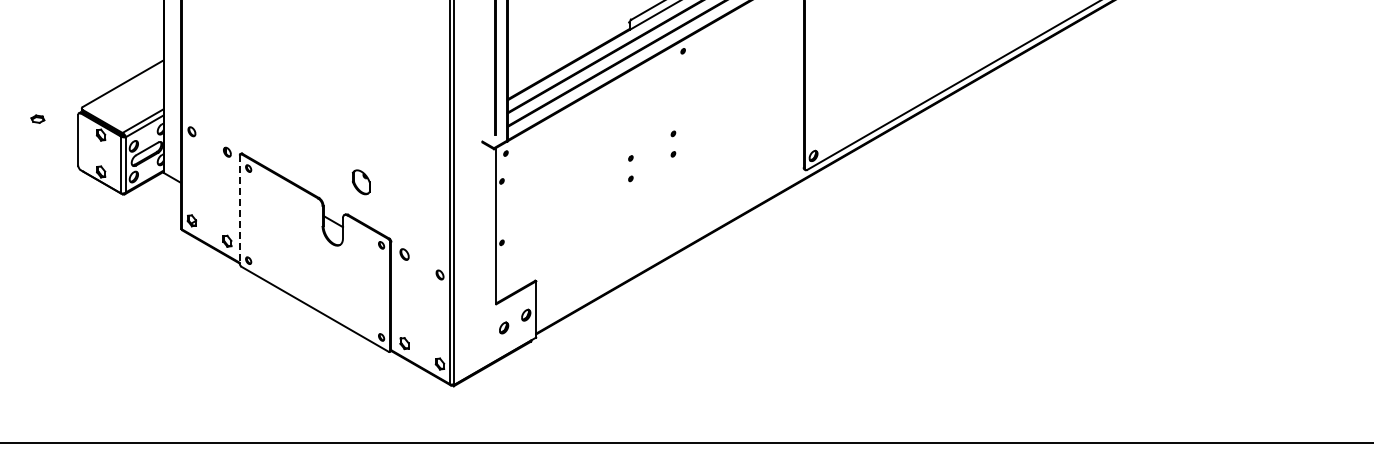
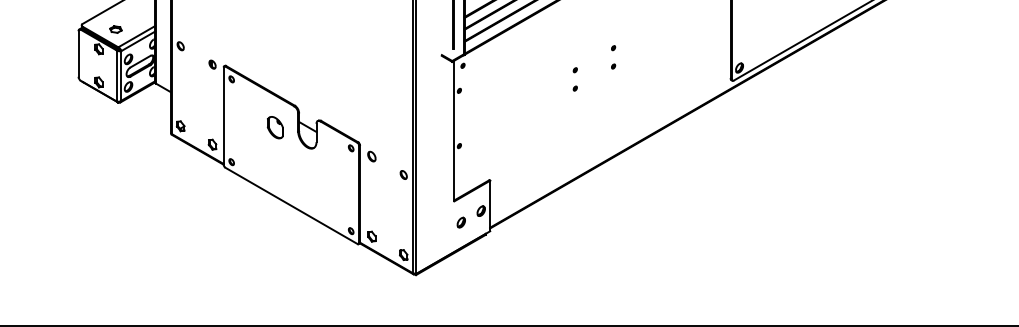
part: (37, 118) -> (115, 28), moved
part: (360, 182) -> (274, 127), moved
line: (239, 210) -> (223, 117), dashed -> solid

